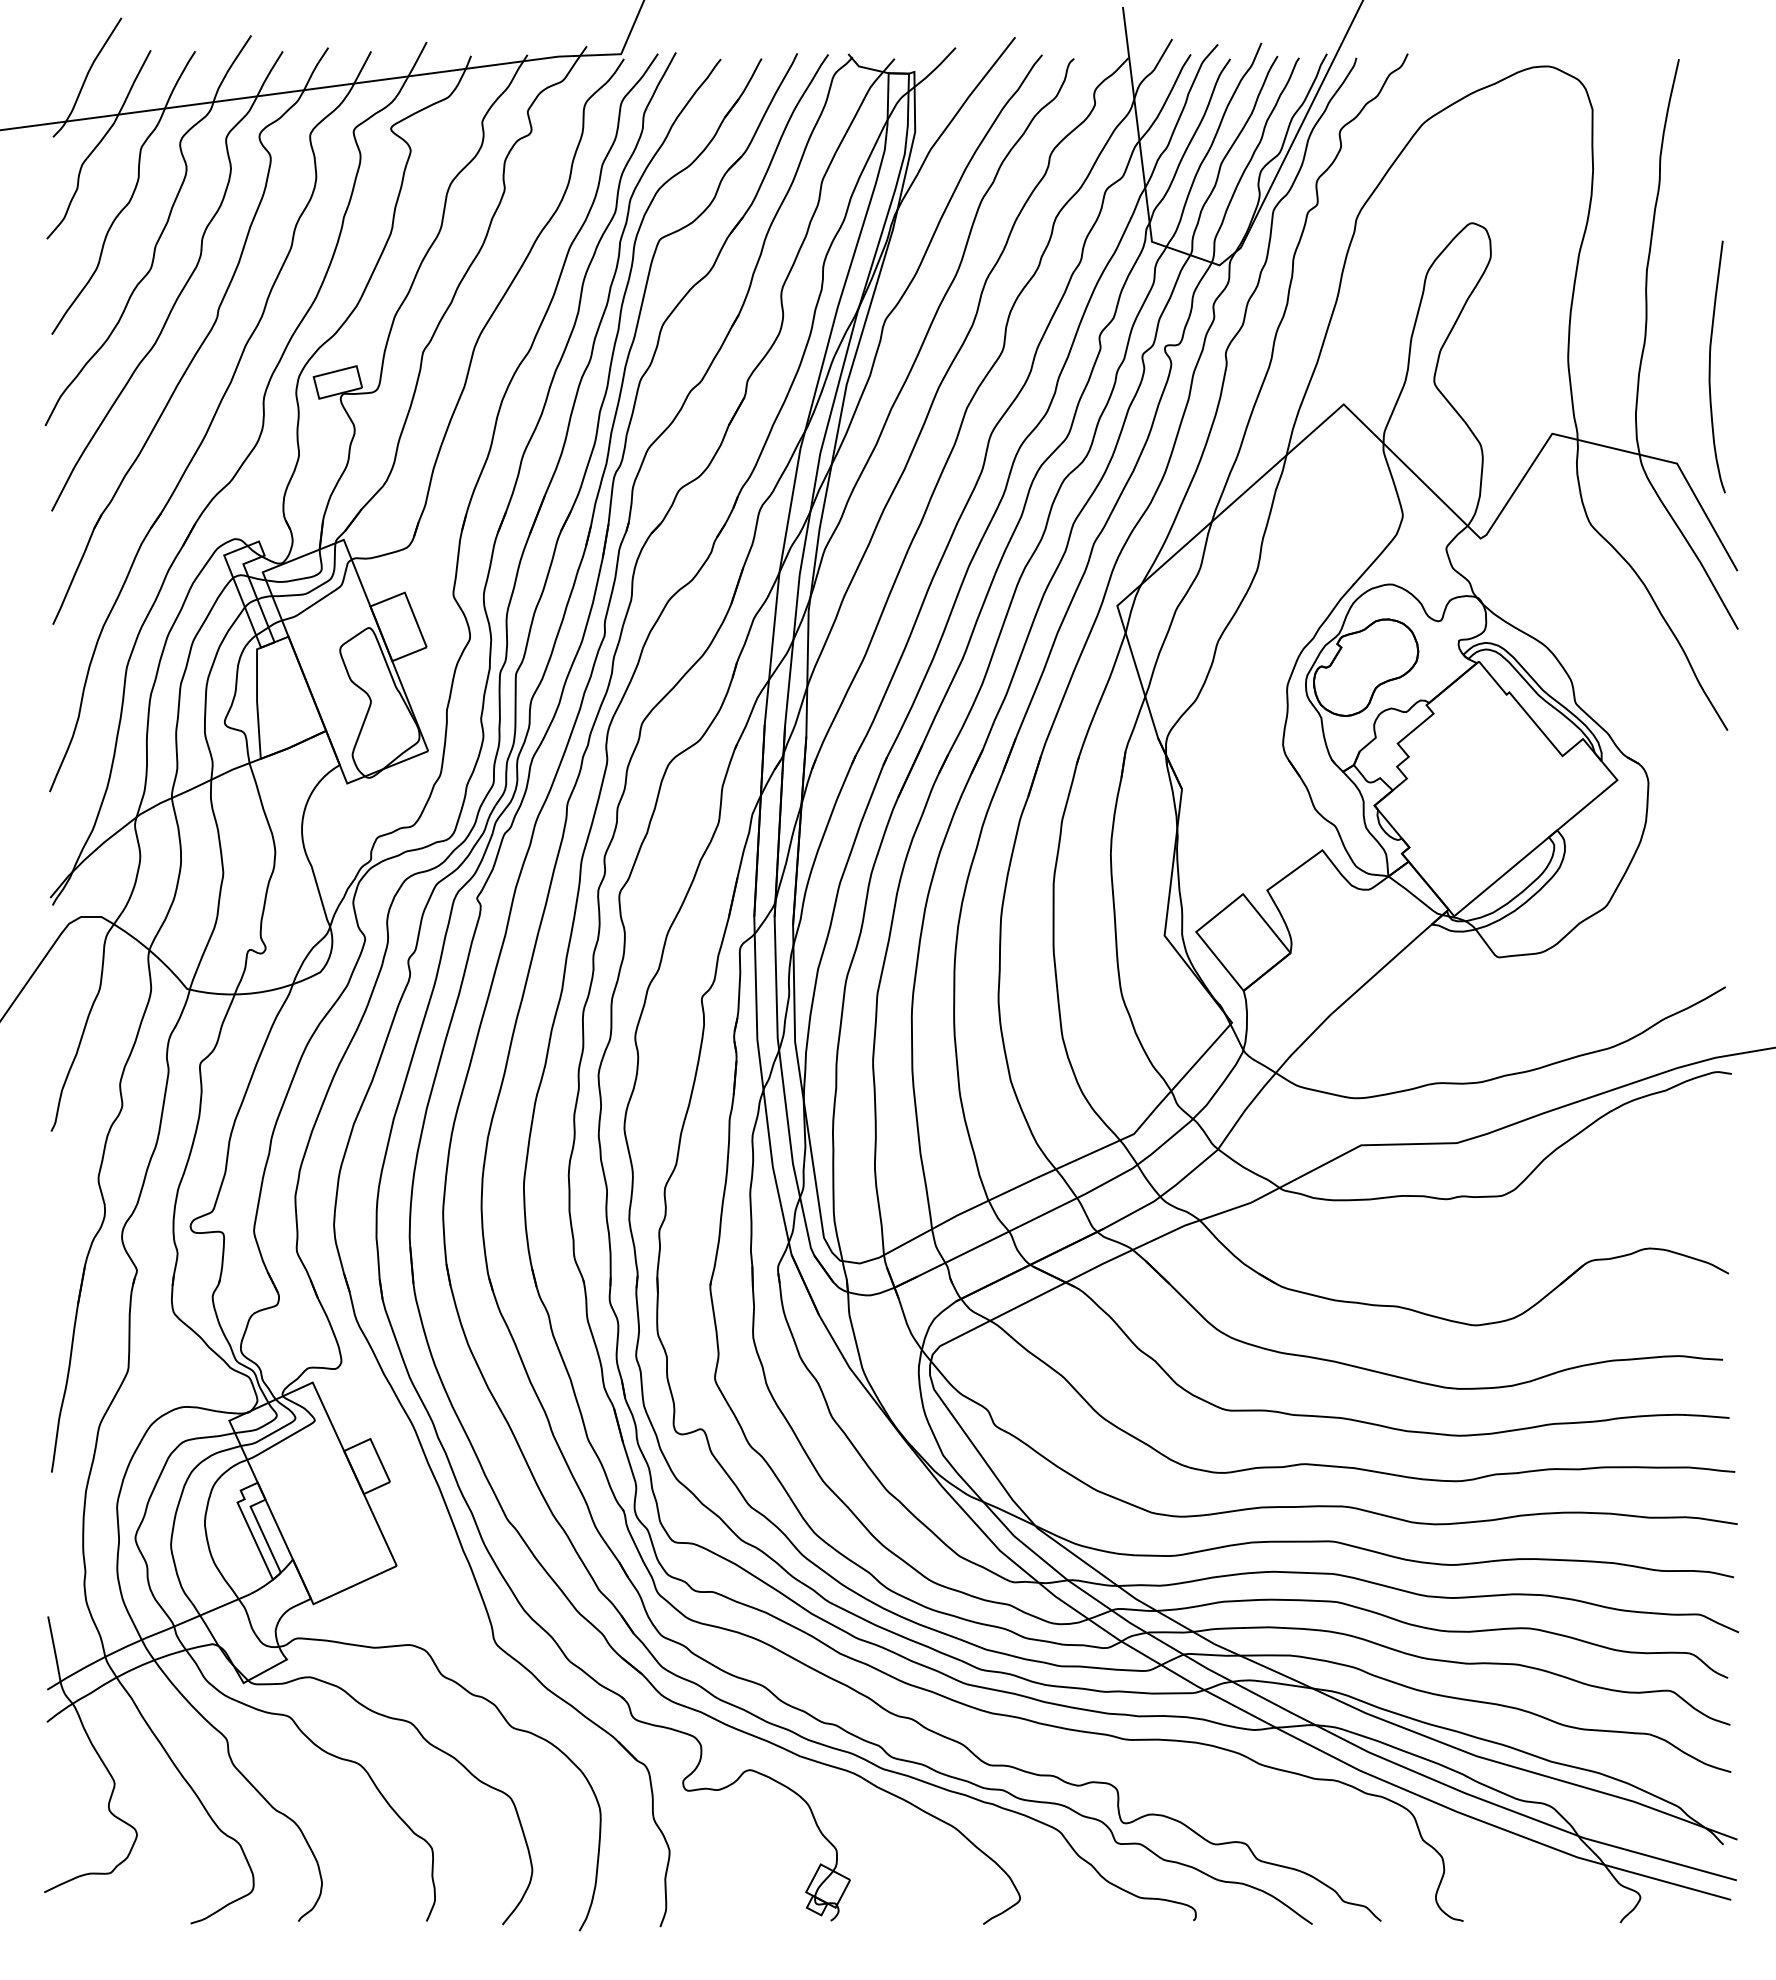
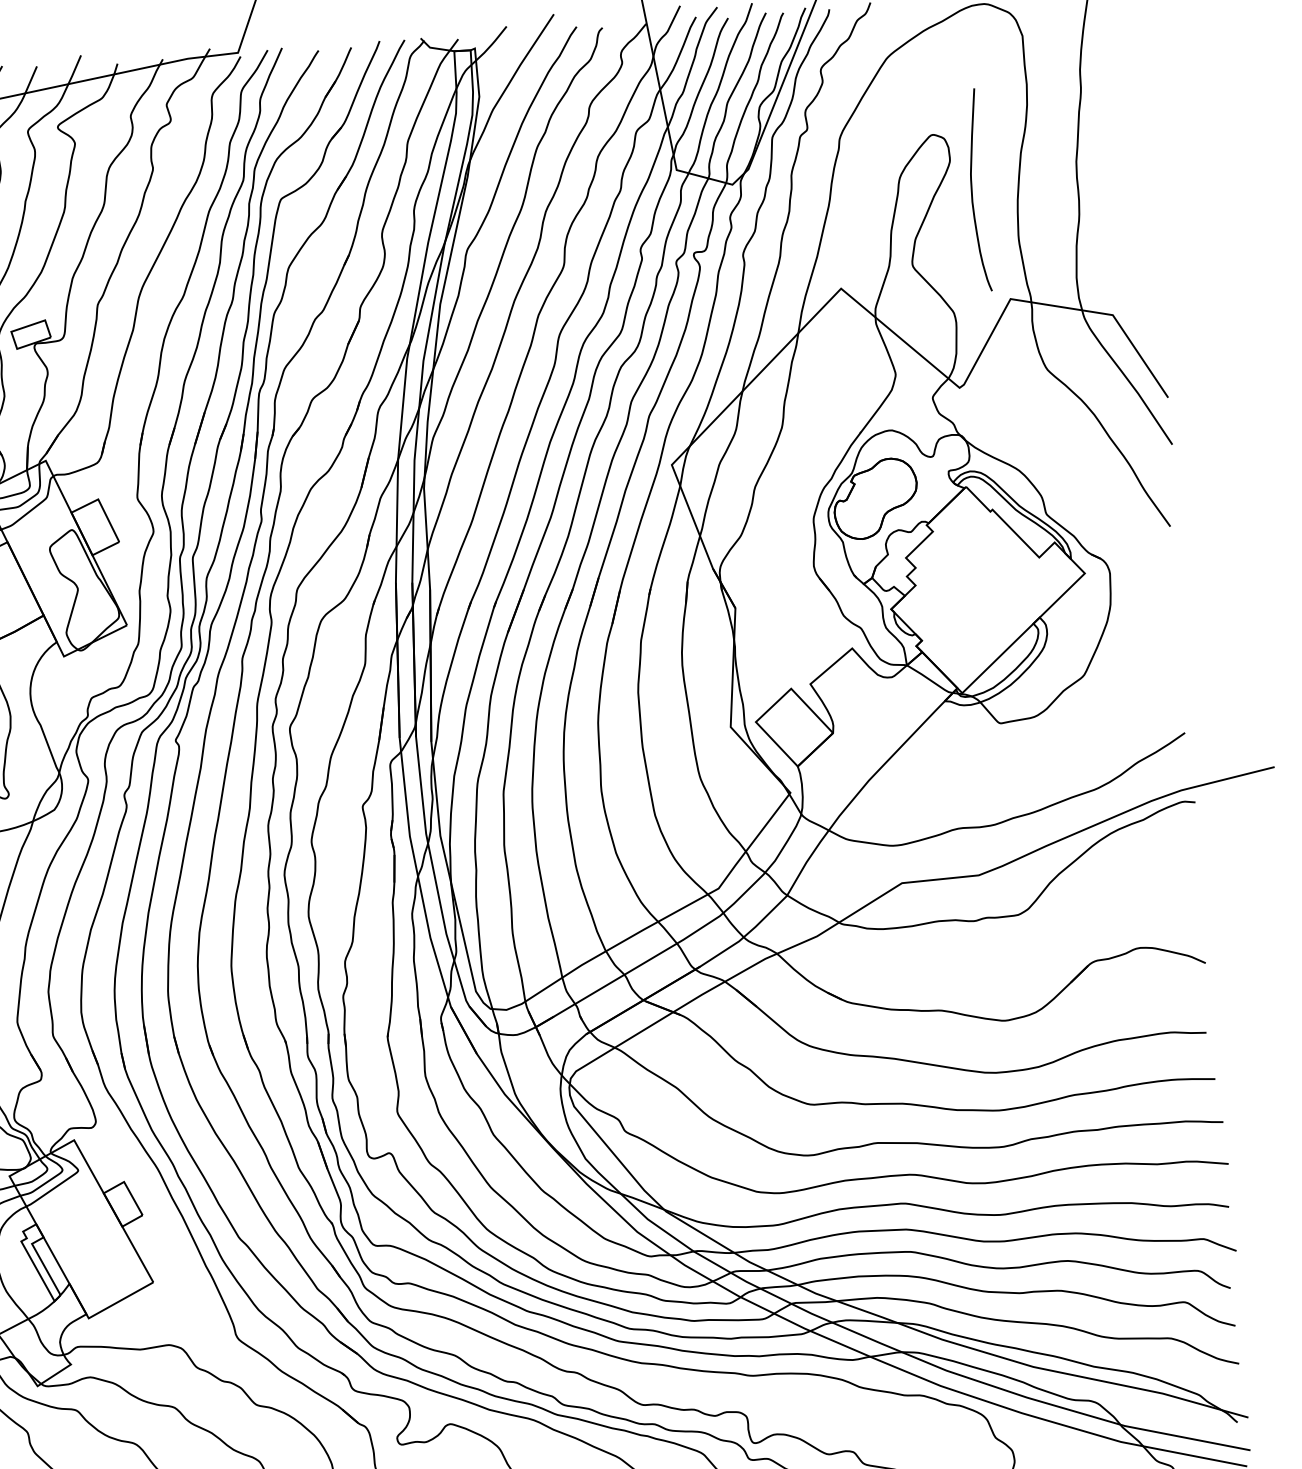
curve: (1710, 366) -> (972, 190), moved

